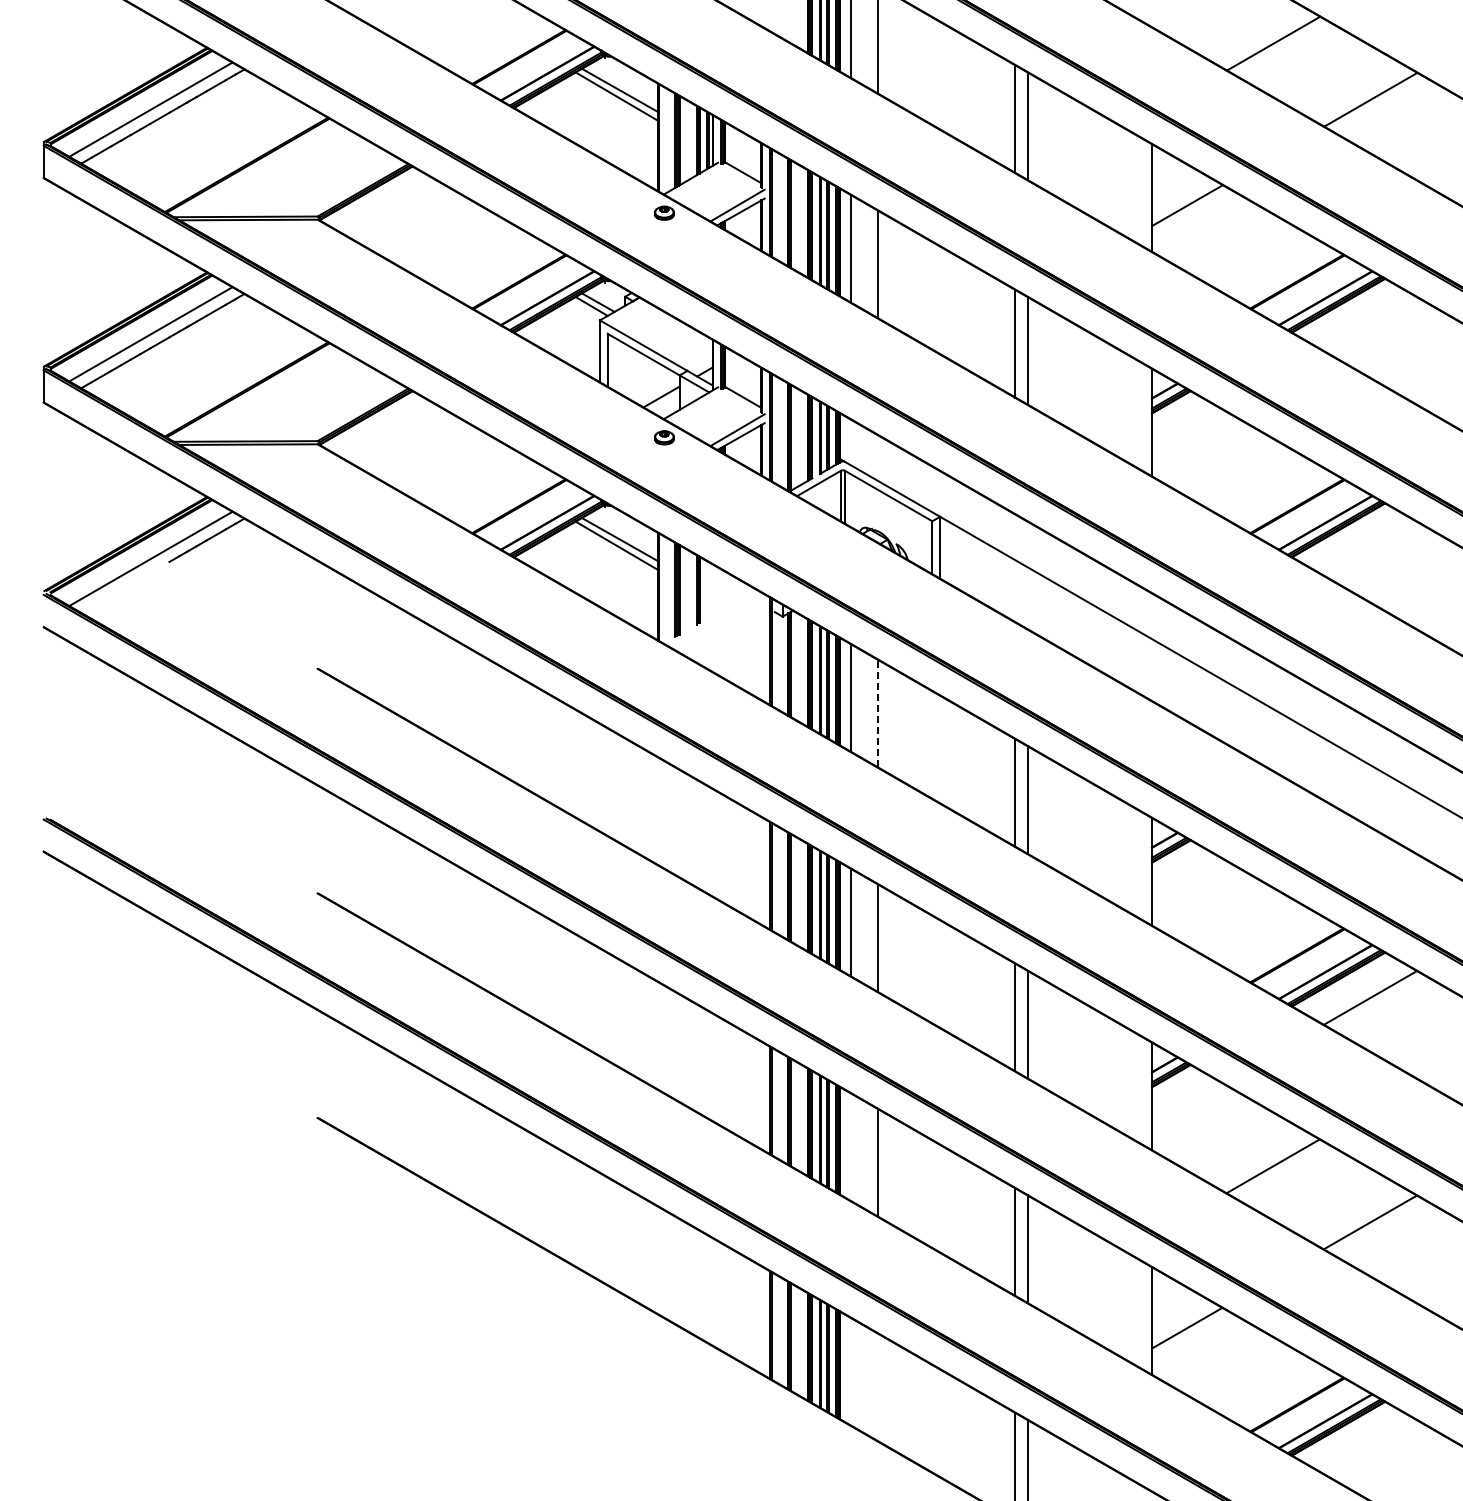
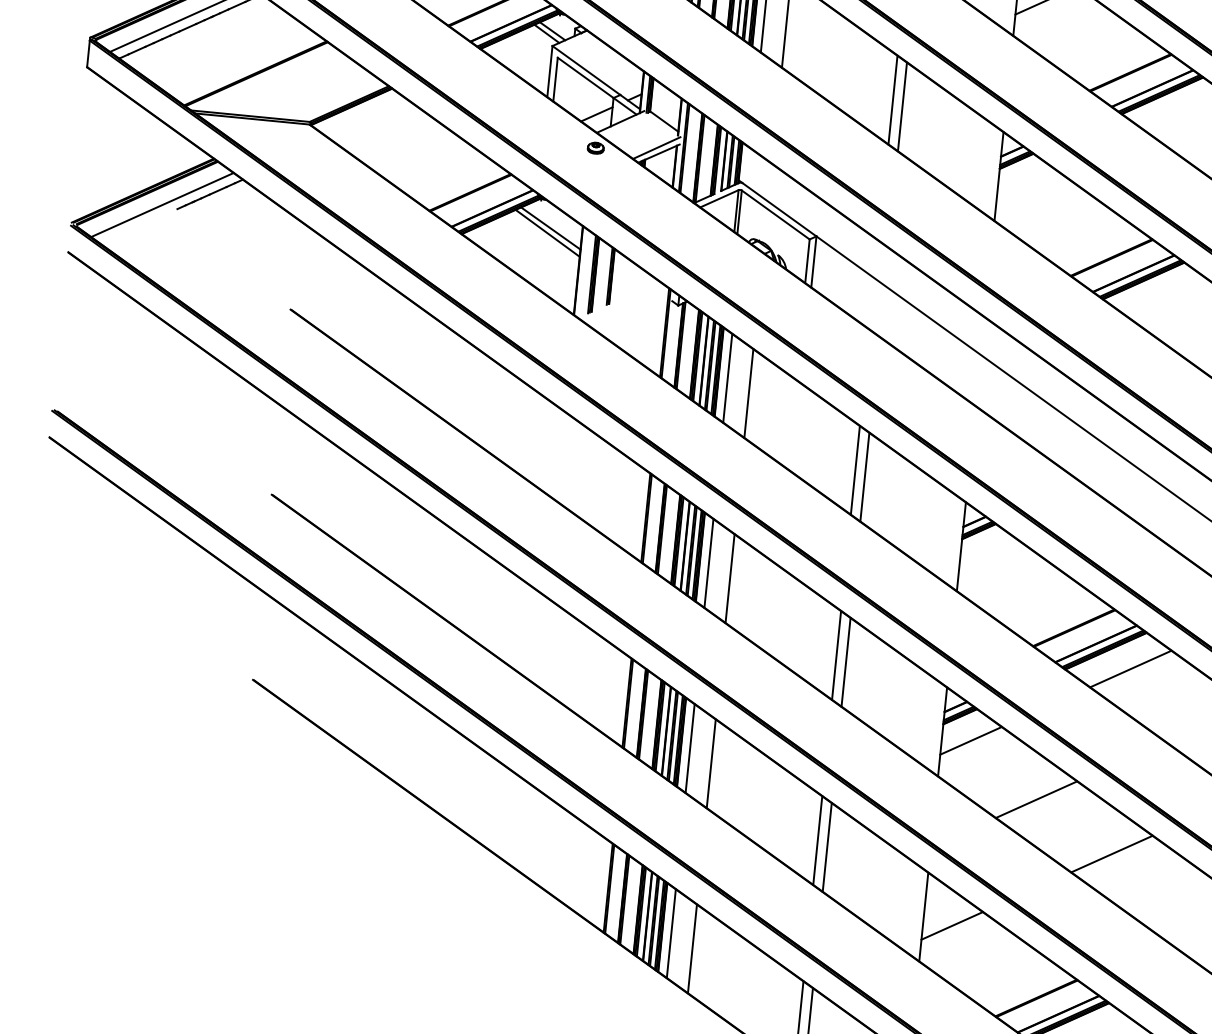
line: (878, 713) -> (749, 393), dashed -> solid
line: (1187, 1103) -> (971, 740), added
line: (850, 1146) -> (689, 747), added
line: (850, 1371) -> (671, 933), added
line: (878, 1387) -> (692, 948), added

